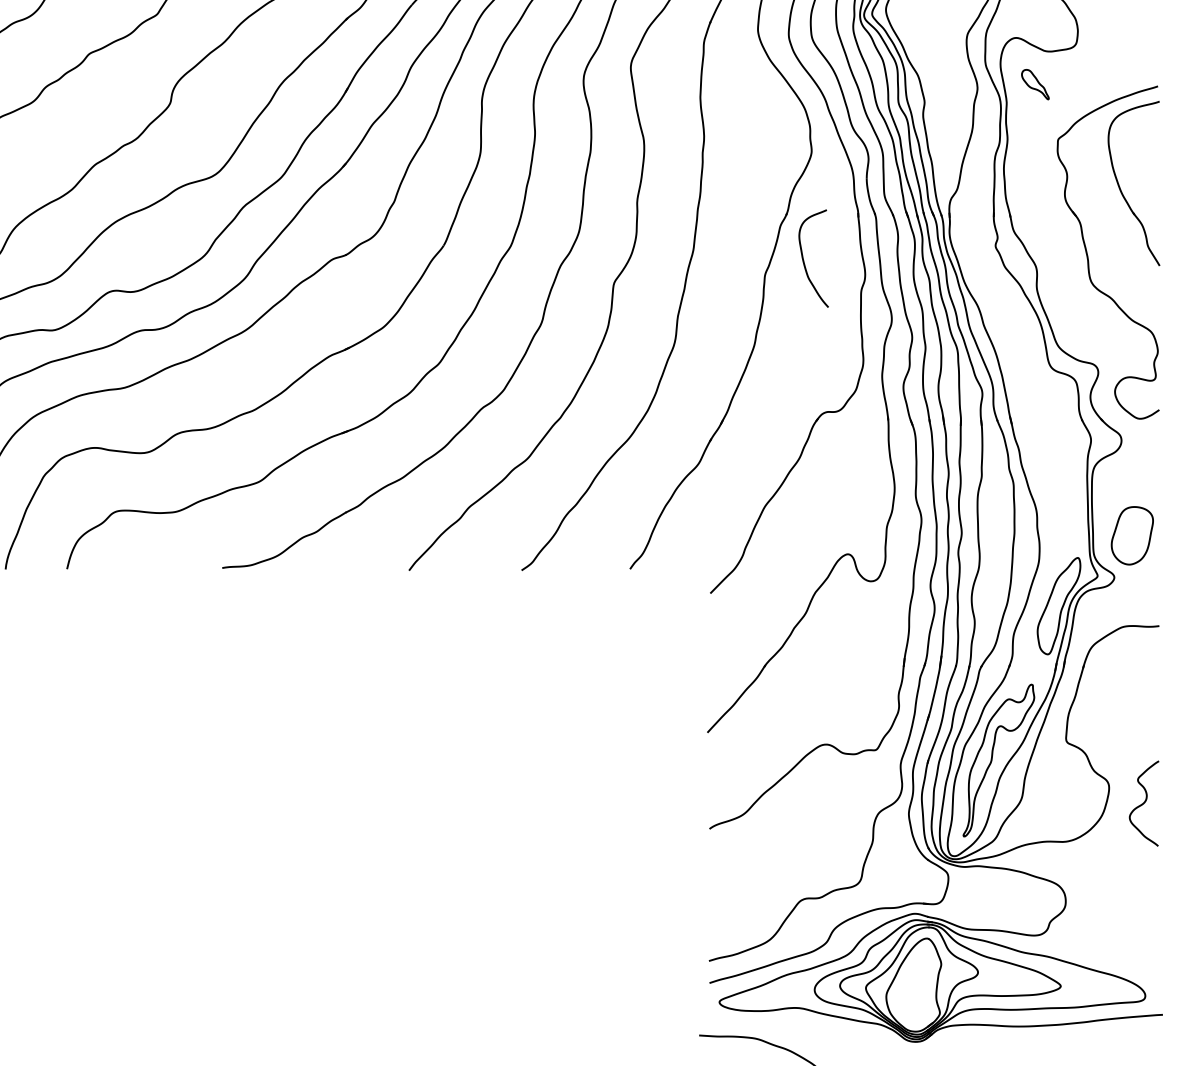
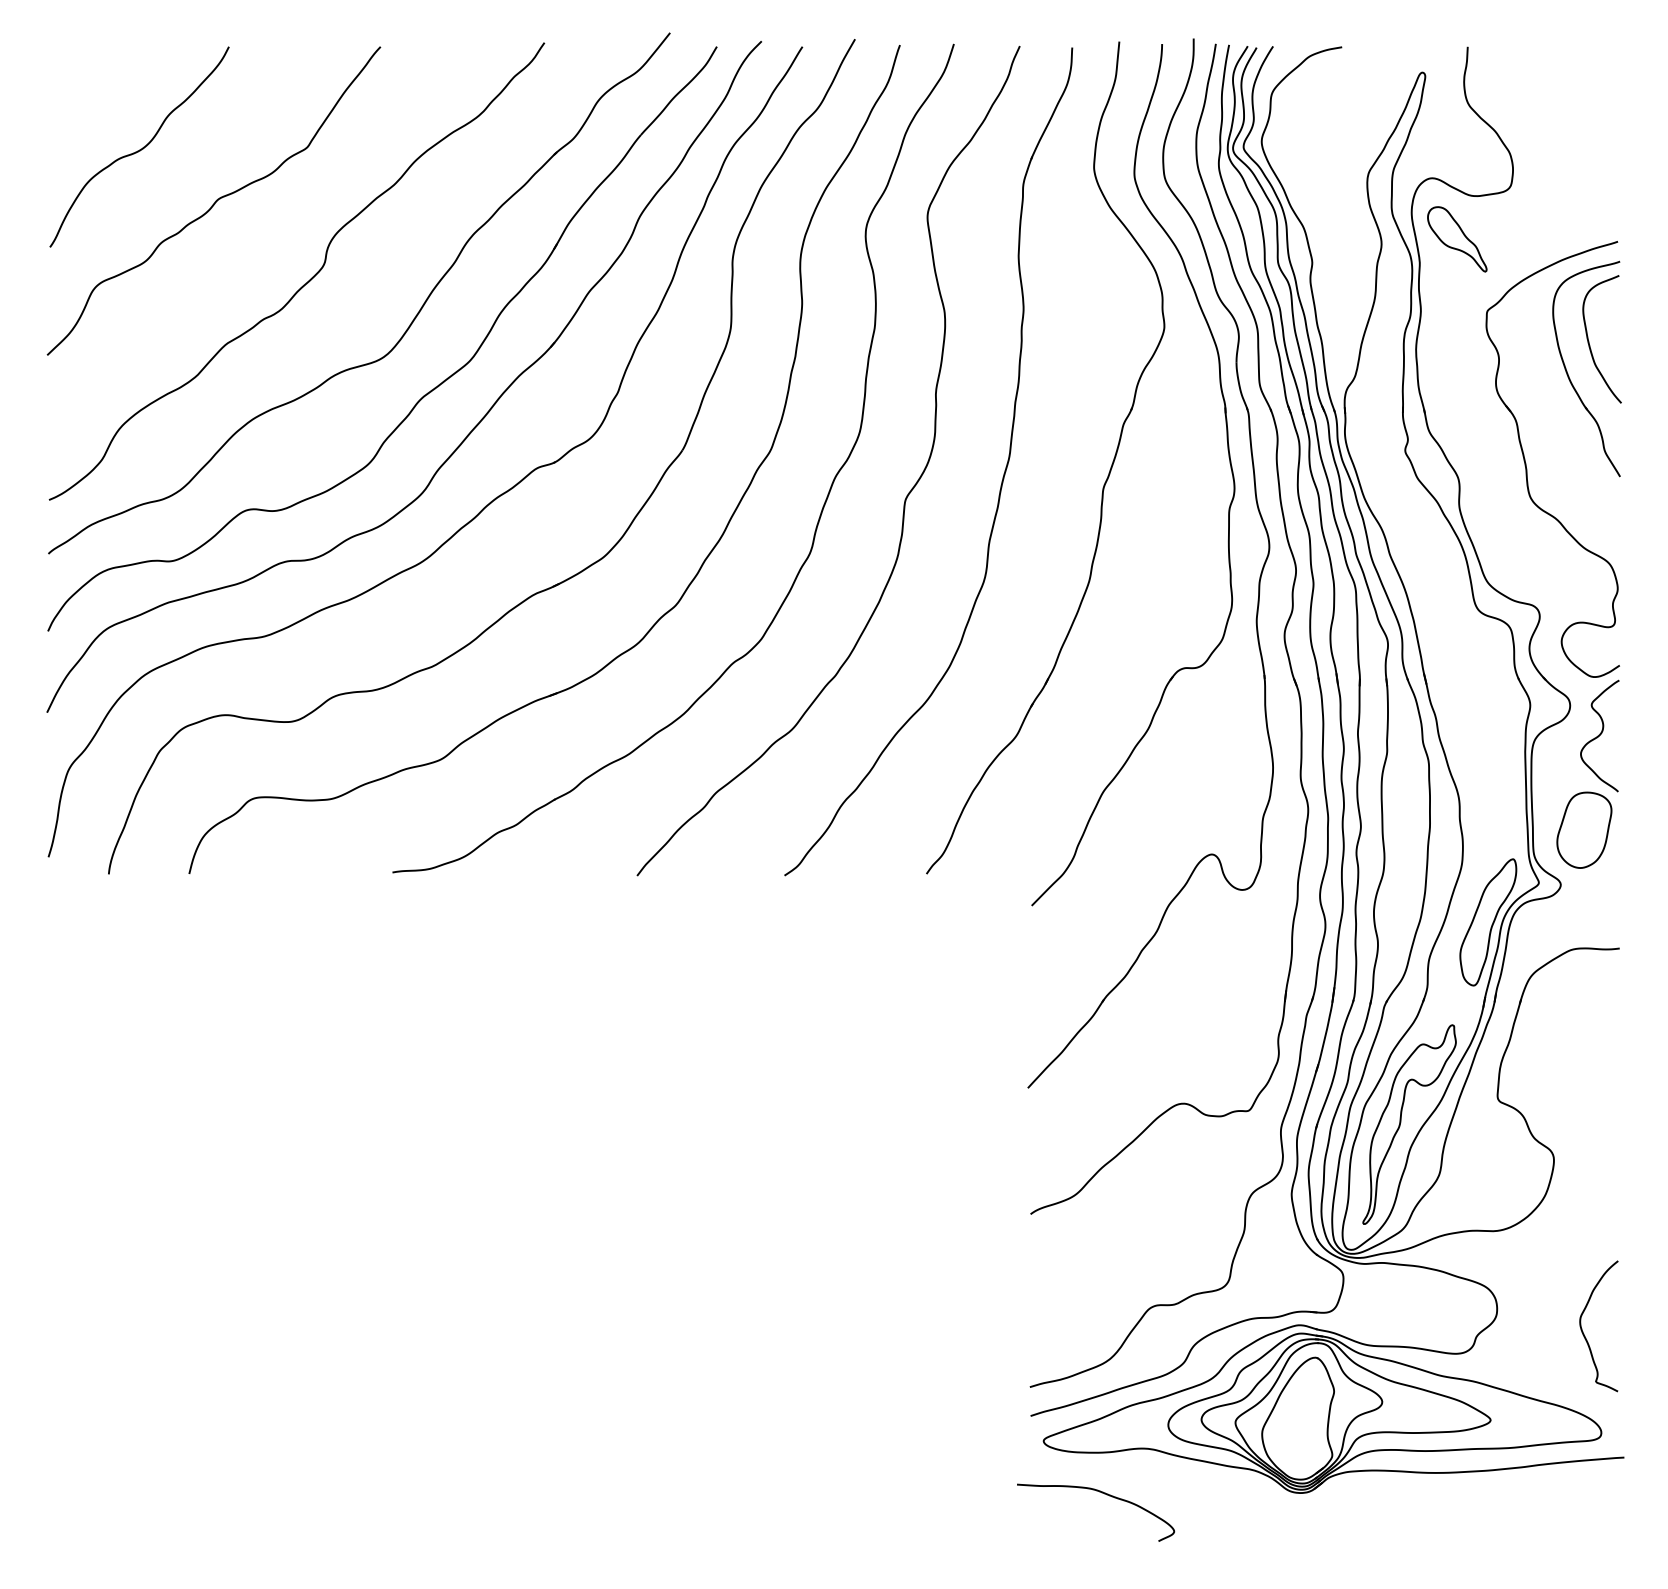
part: (1035, 84) -> (1457, 239), size x1.67
curve: (804, 260) -> (1589, 341), moved
curve: (1143, 803) -> (1599, 735), moved
curve: (1132, 920) -> (1584, 1333), added

